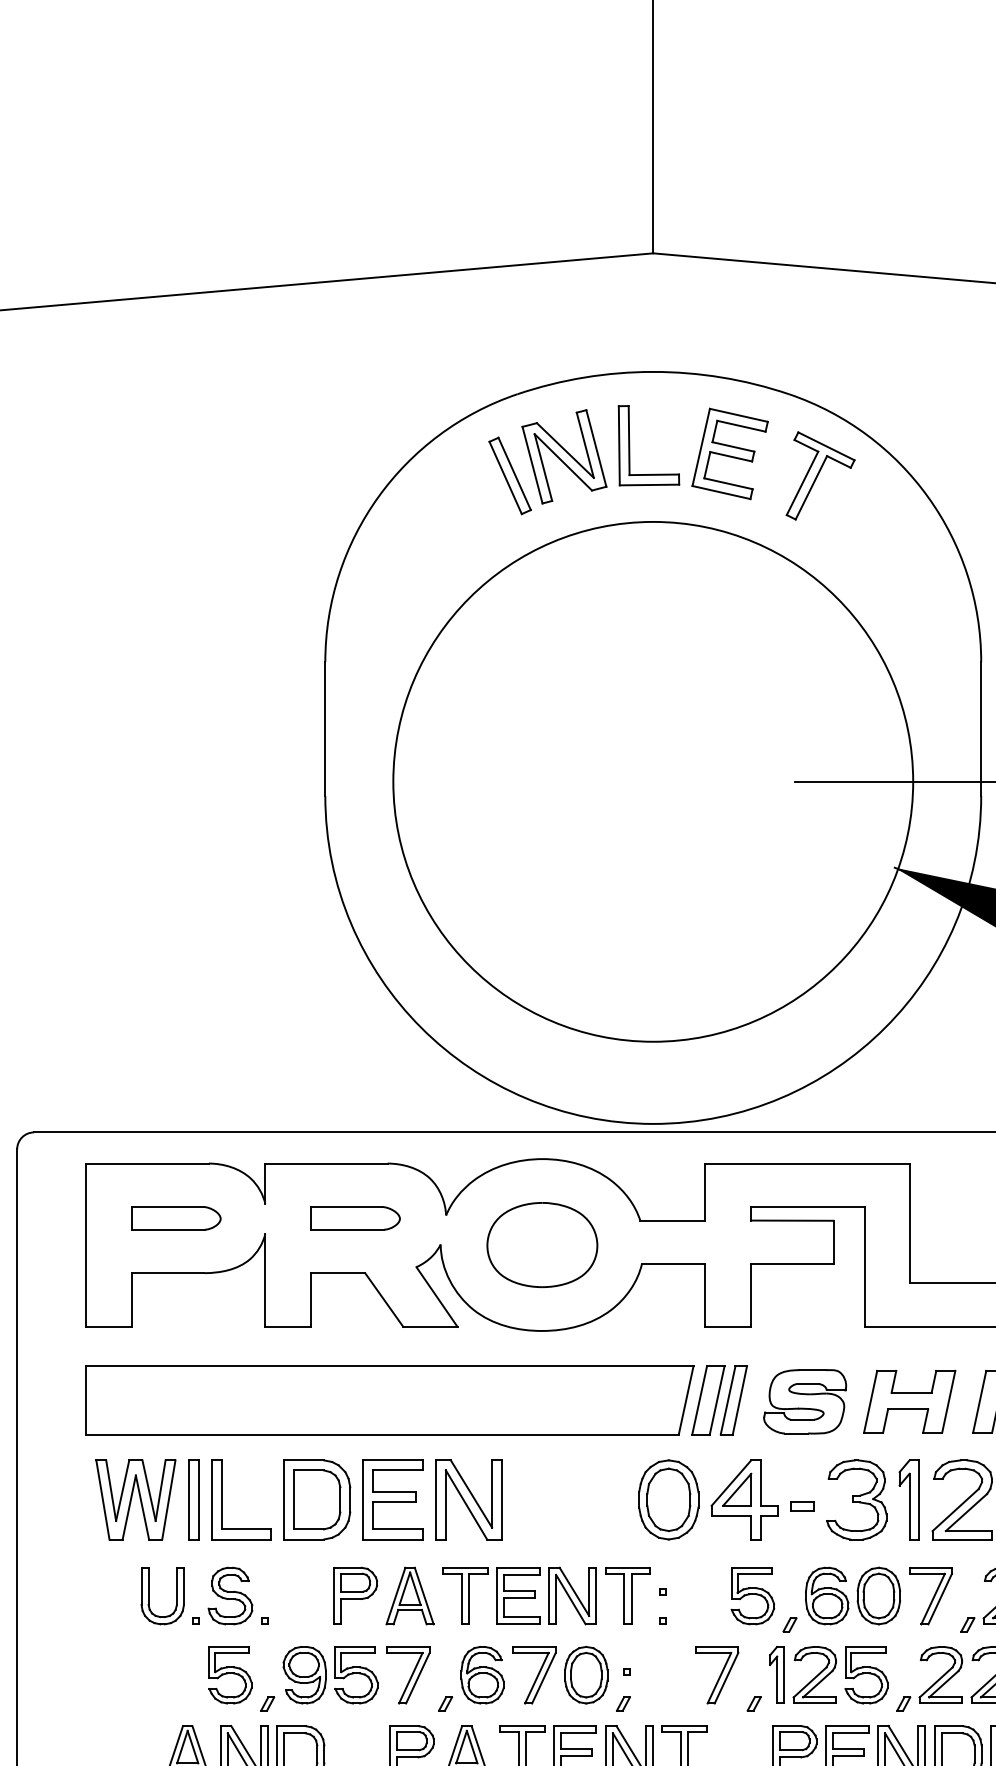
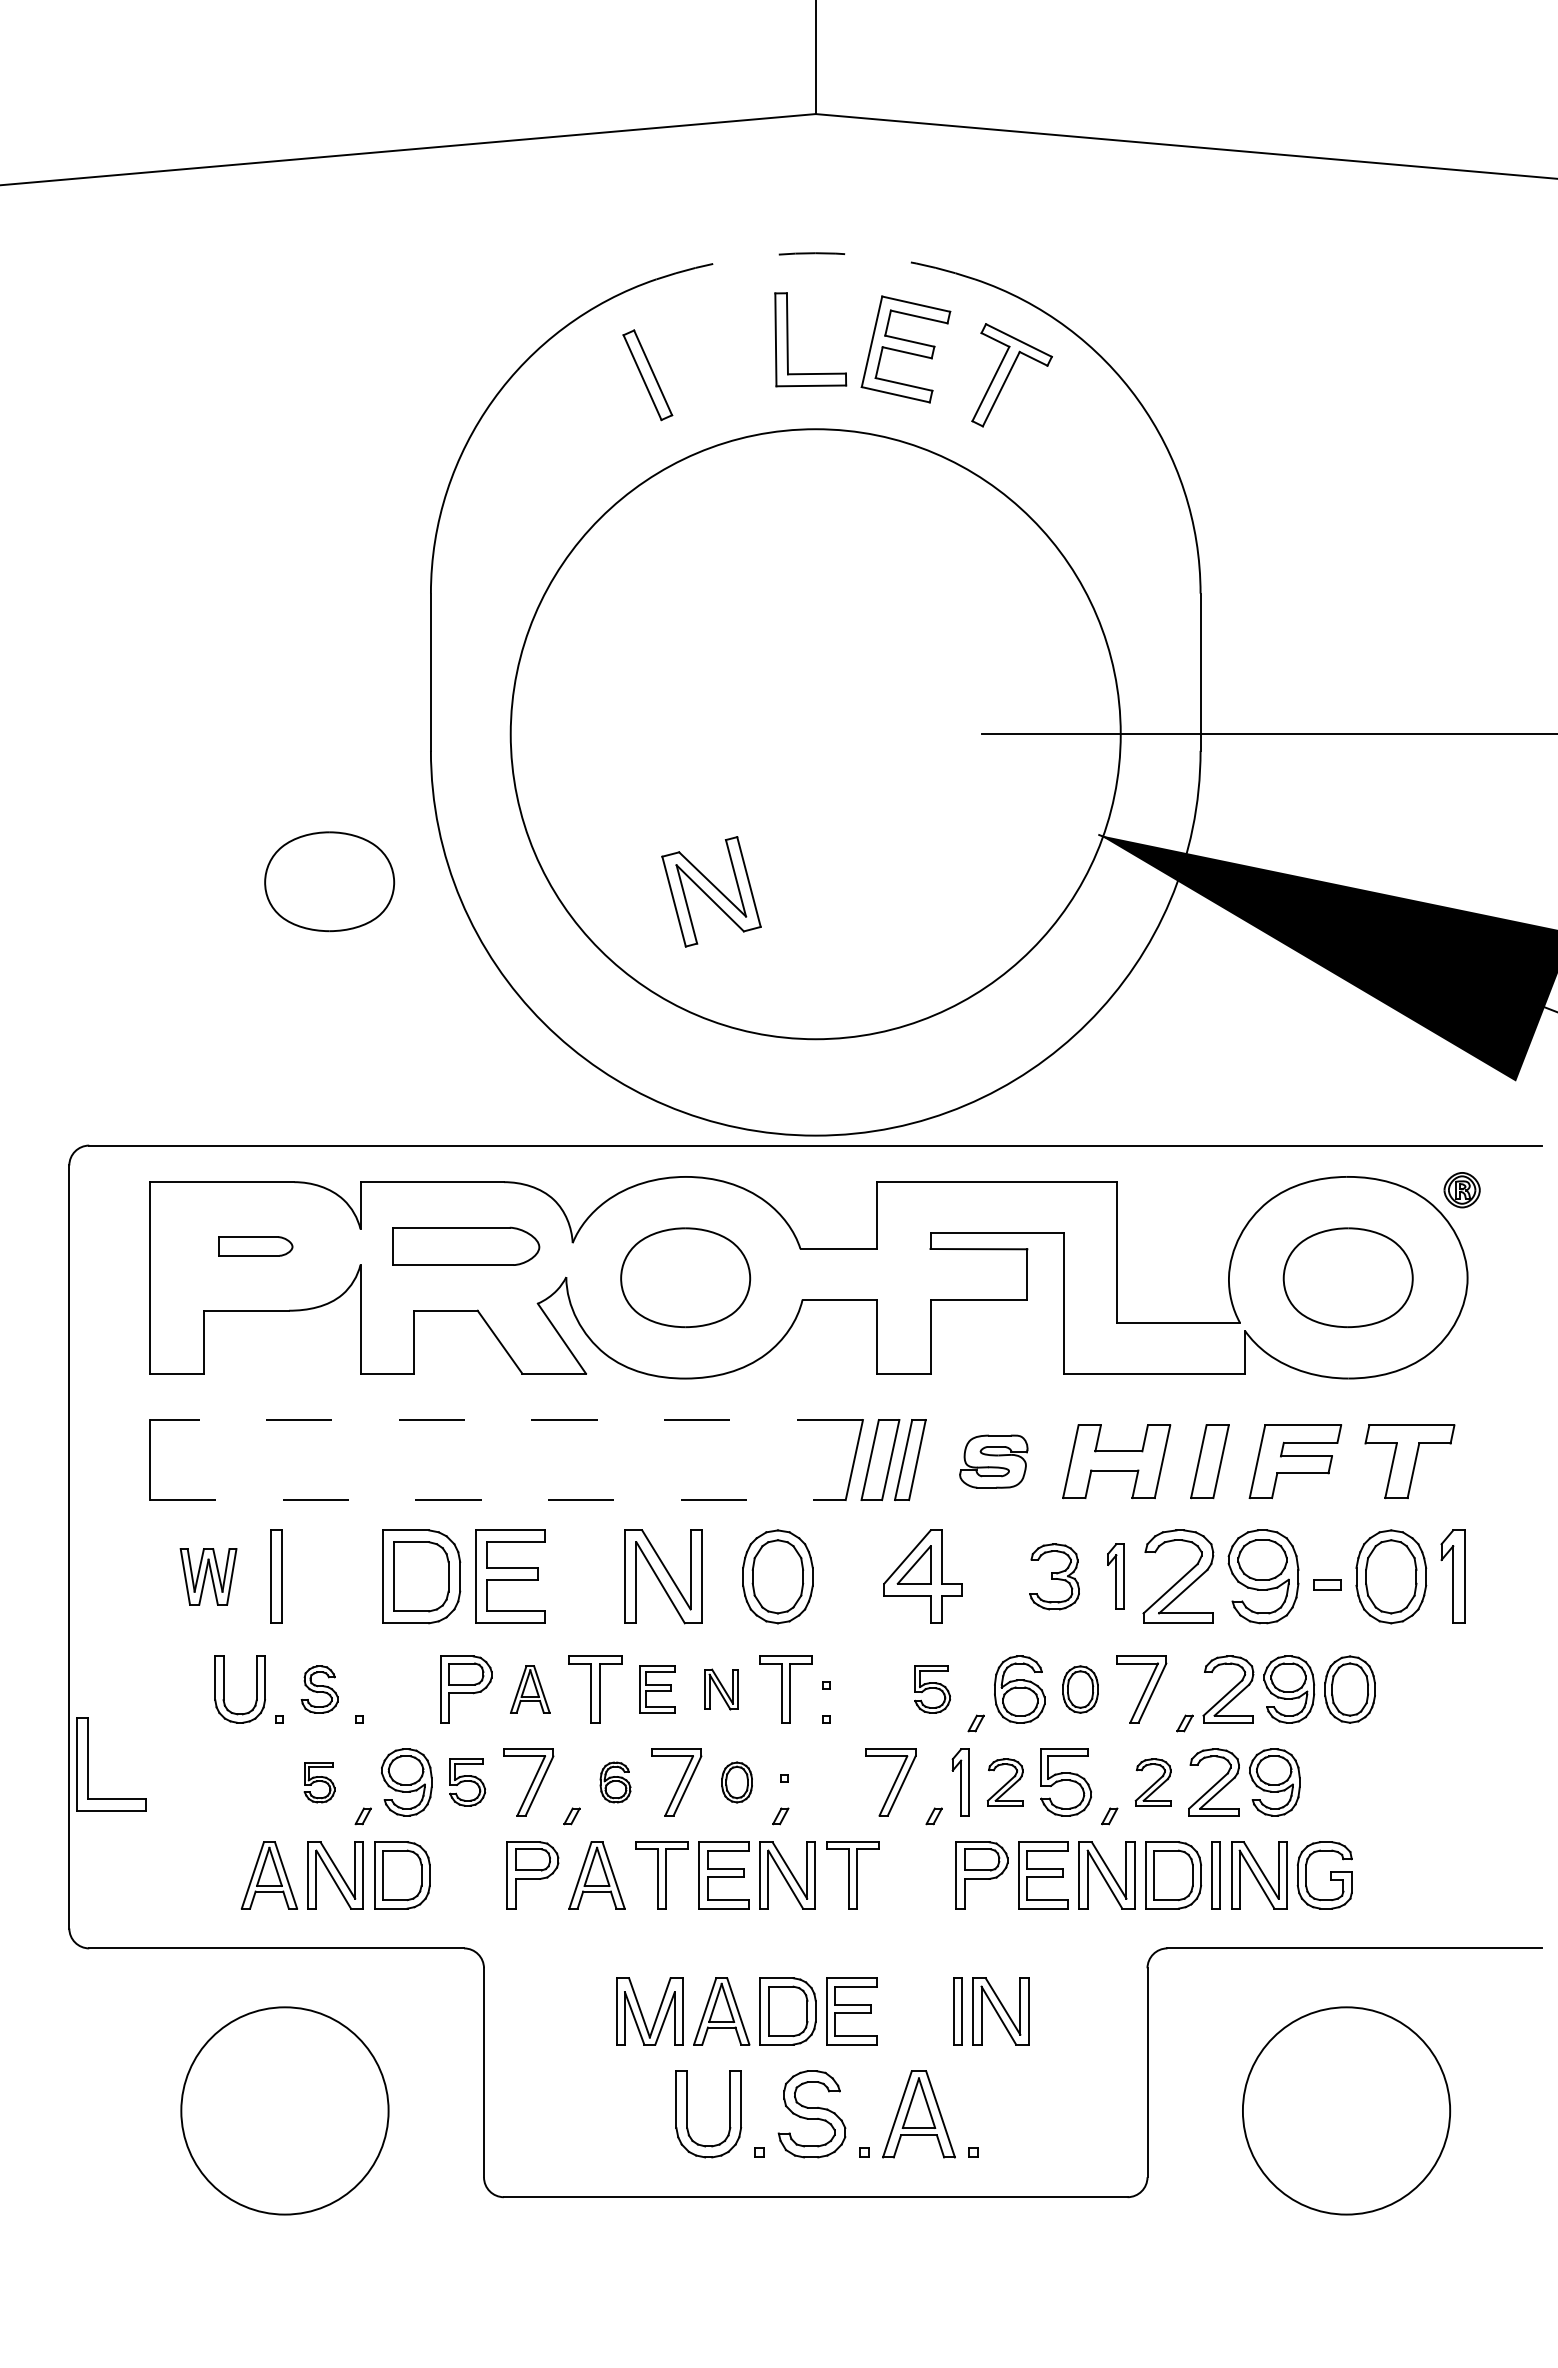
arc: (653, 372) -> (815, 253), solid -> dashed
part: (564, 456) -> (711, 891), moved
part: (238, 907) -> (329, 881), added
part: (175, 1218) -> (255, 1246), size x0.7
part: (355, 1218) -> (466, 1246), size x1.4
line: (389, 1366) -> (506, 1420), solid -> dashed
part: (804, 1401) -> (993, 1461), size x0.7
line: (382, 1434) -> (497, 1500), solid -> dashed
part: (135, 1499) -> (208, 1576), size x0.6
part: (221, 1499) -> (88, 1764), moved
part: (468, 1499) -> (663, 1576), moved
part: (668, 1499) -> (777, 1576), moved
part: (856, 1499) -> (1054, 1576), size x0.7
part: (908, 1499) -> (1115, 1576), size x0.7
part: (802, 1506) -> (990, 1584), removed
part: (230, 1595) -> (319, 1689), size x0.7
part: (409, 1595) -> (529, 1689), size x0.7
part: (518, 1595) -> (657, 1689), size x0.7
part: (572, 1595) -> (721, 1689), size x0.6
part: (752, 1595) -> (932, 1689), size x0.7
part: (878, 1595) -> (1080, 1689), size x0.7
part: (230, 1675) -> (319, 1782), size x0.6
part: (356, 1675) -> (467, 1782), size x0.7
part: (482, 1675) -> (615, 1782), size x0.6
part: (585, 1675) -> (736, 1782), size x0.6
part: (814, 1675) -> (1005, 1782), size x0.7
part: (941, 1675) -> (1153, 1782), size x0.7

